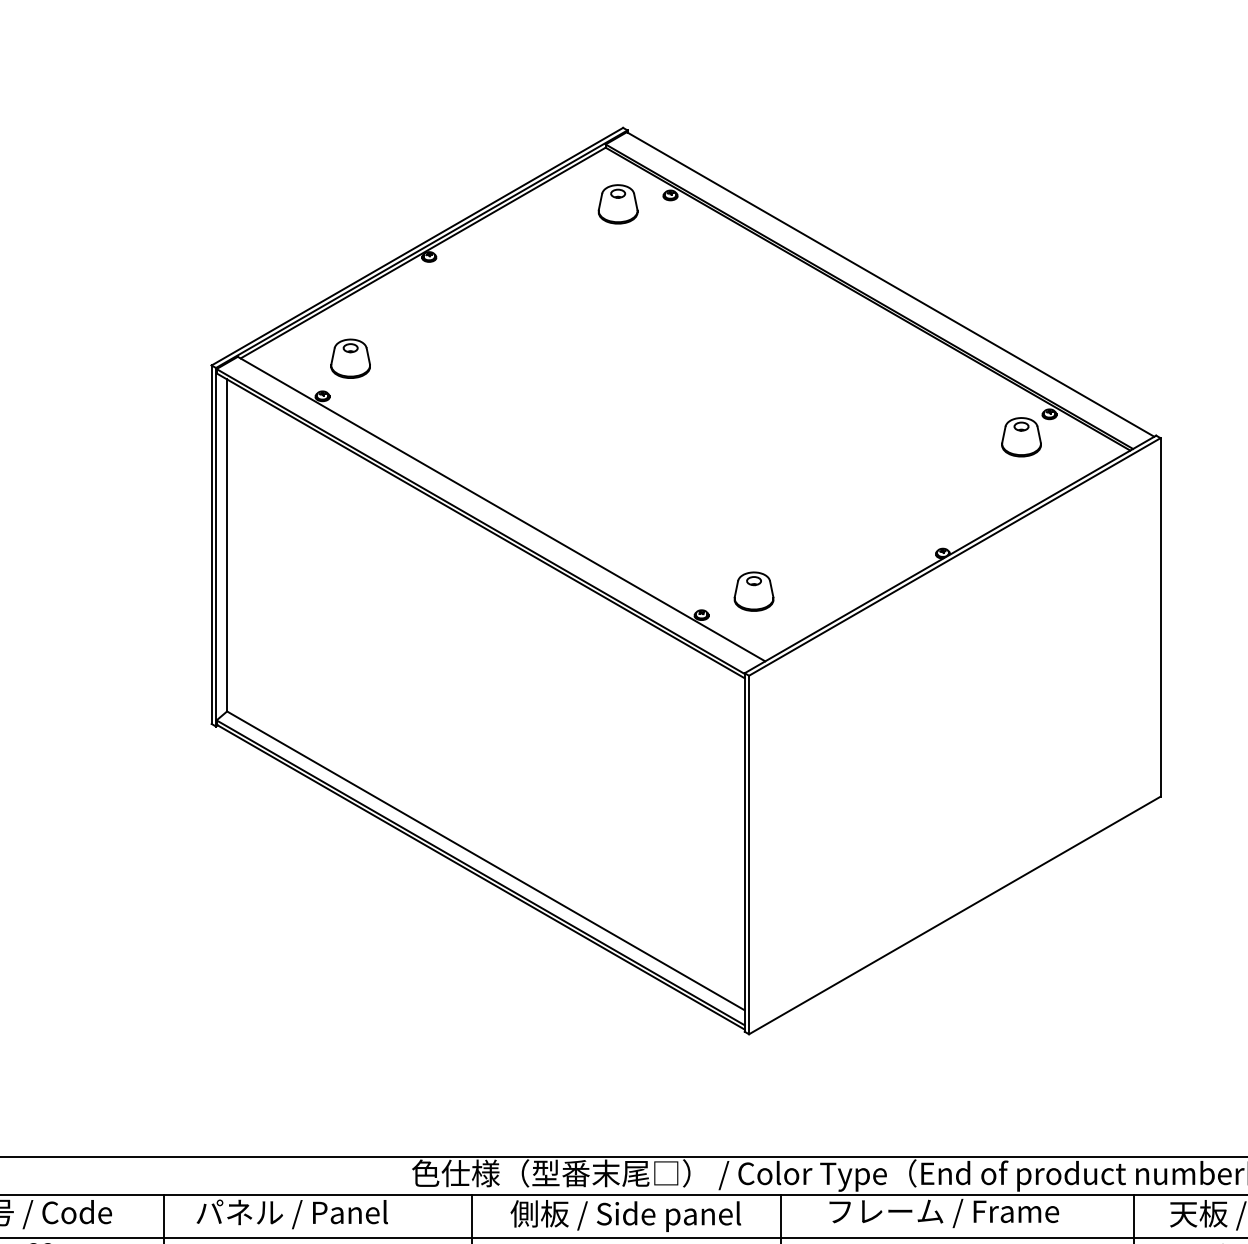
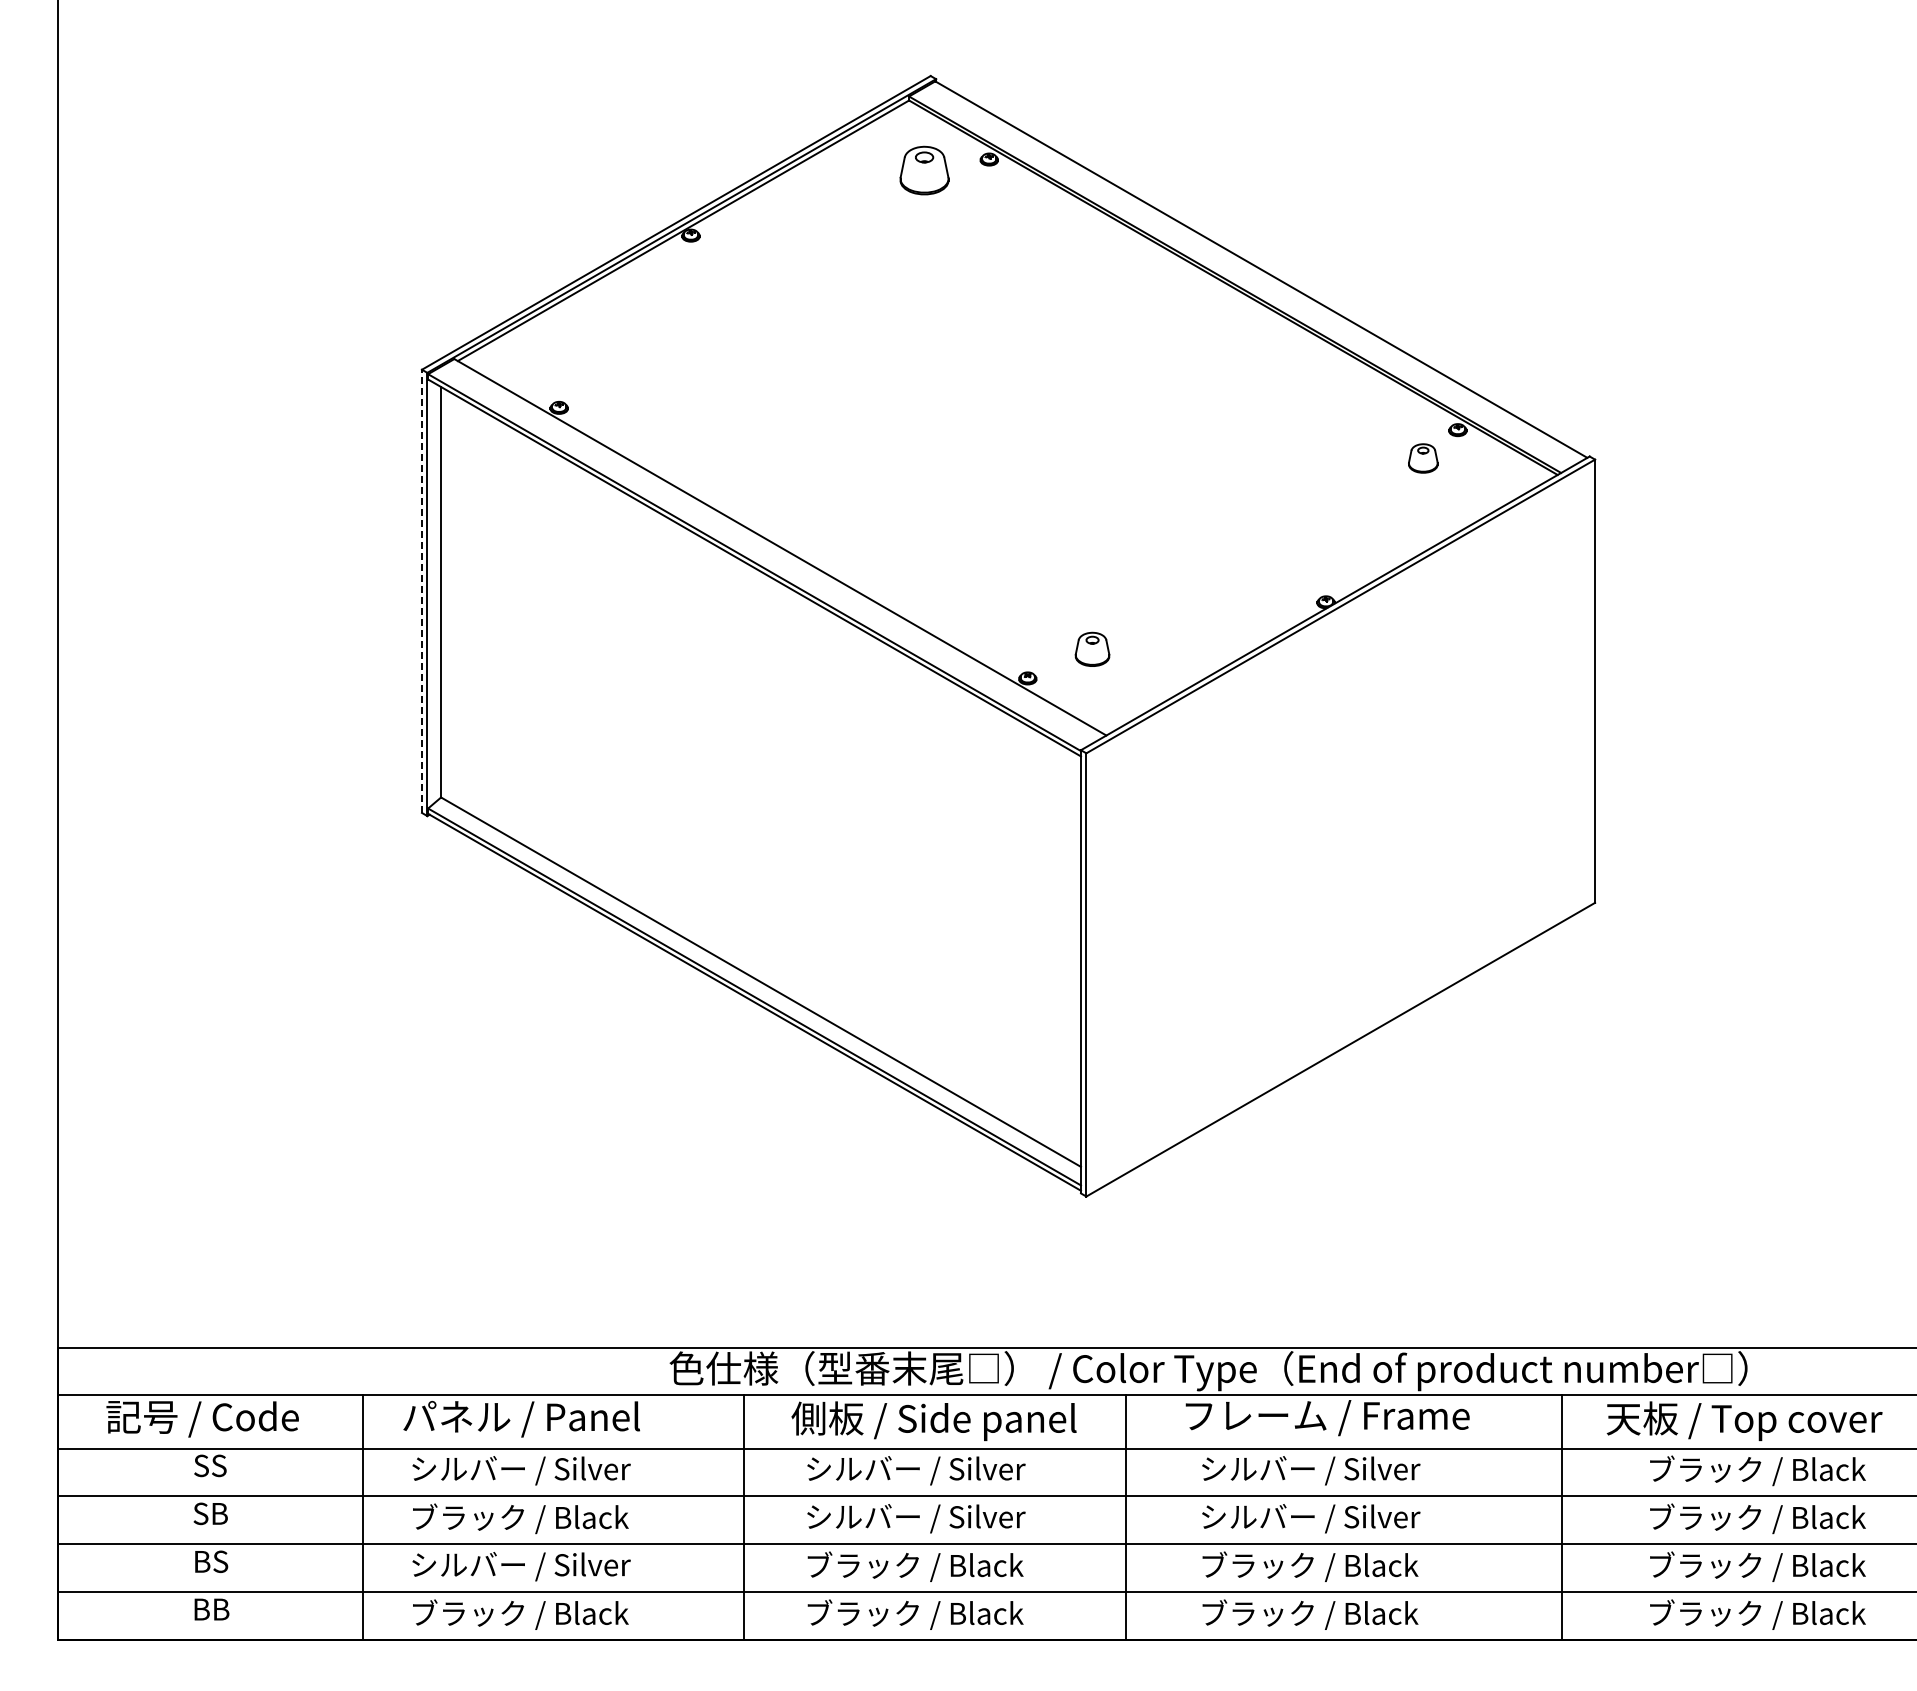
part: (350, 358) -> (593, 361), removed
part: (1021, 437) -> (1423, 458), size x0.6
line: (212, 544) -> (422, 591), solid -> dashed
part: (754, 591) -> (1092, 649), size x0.7

